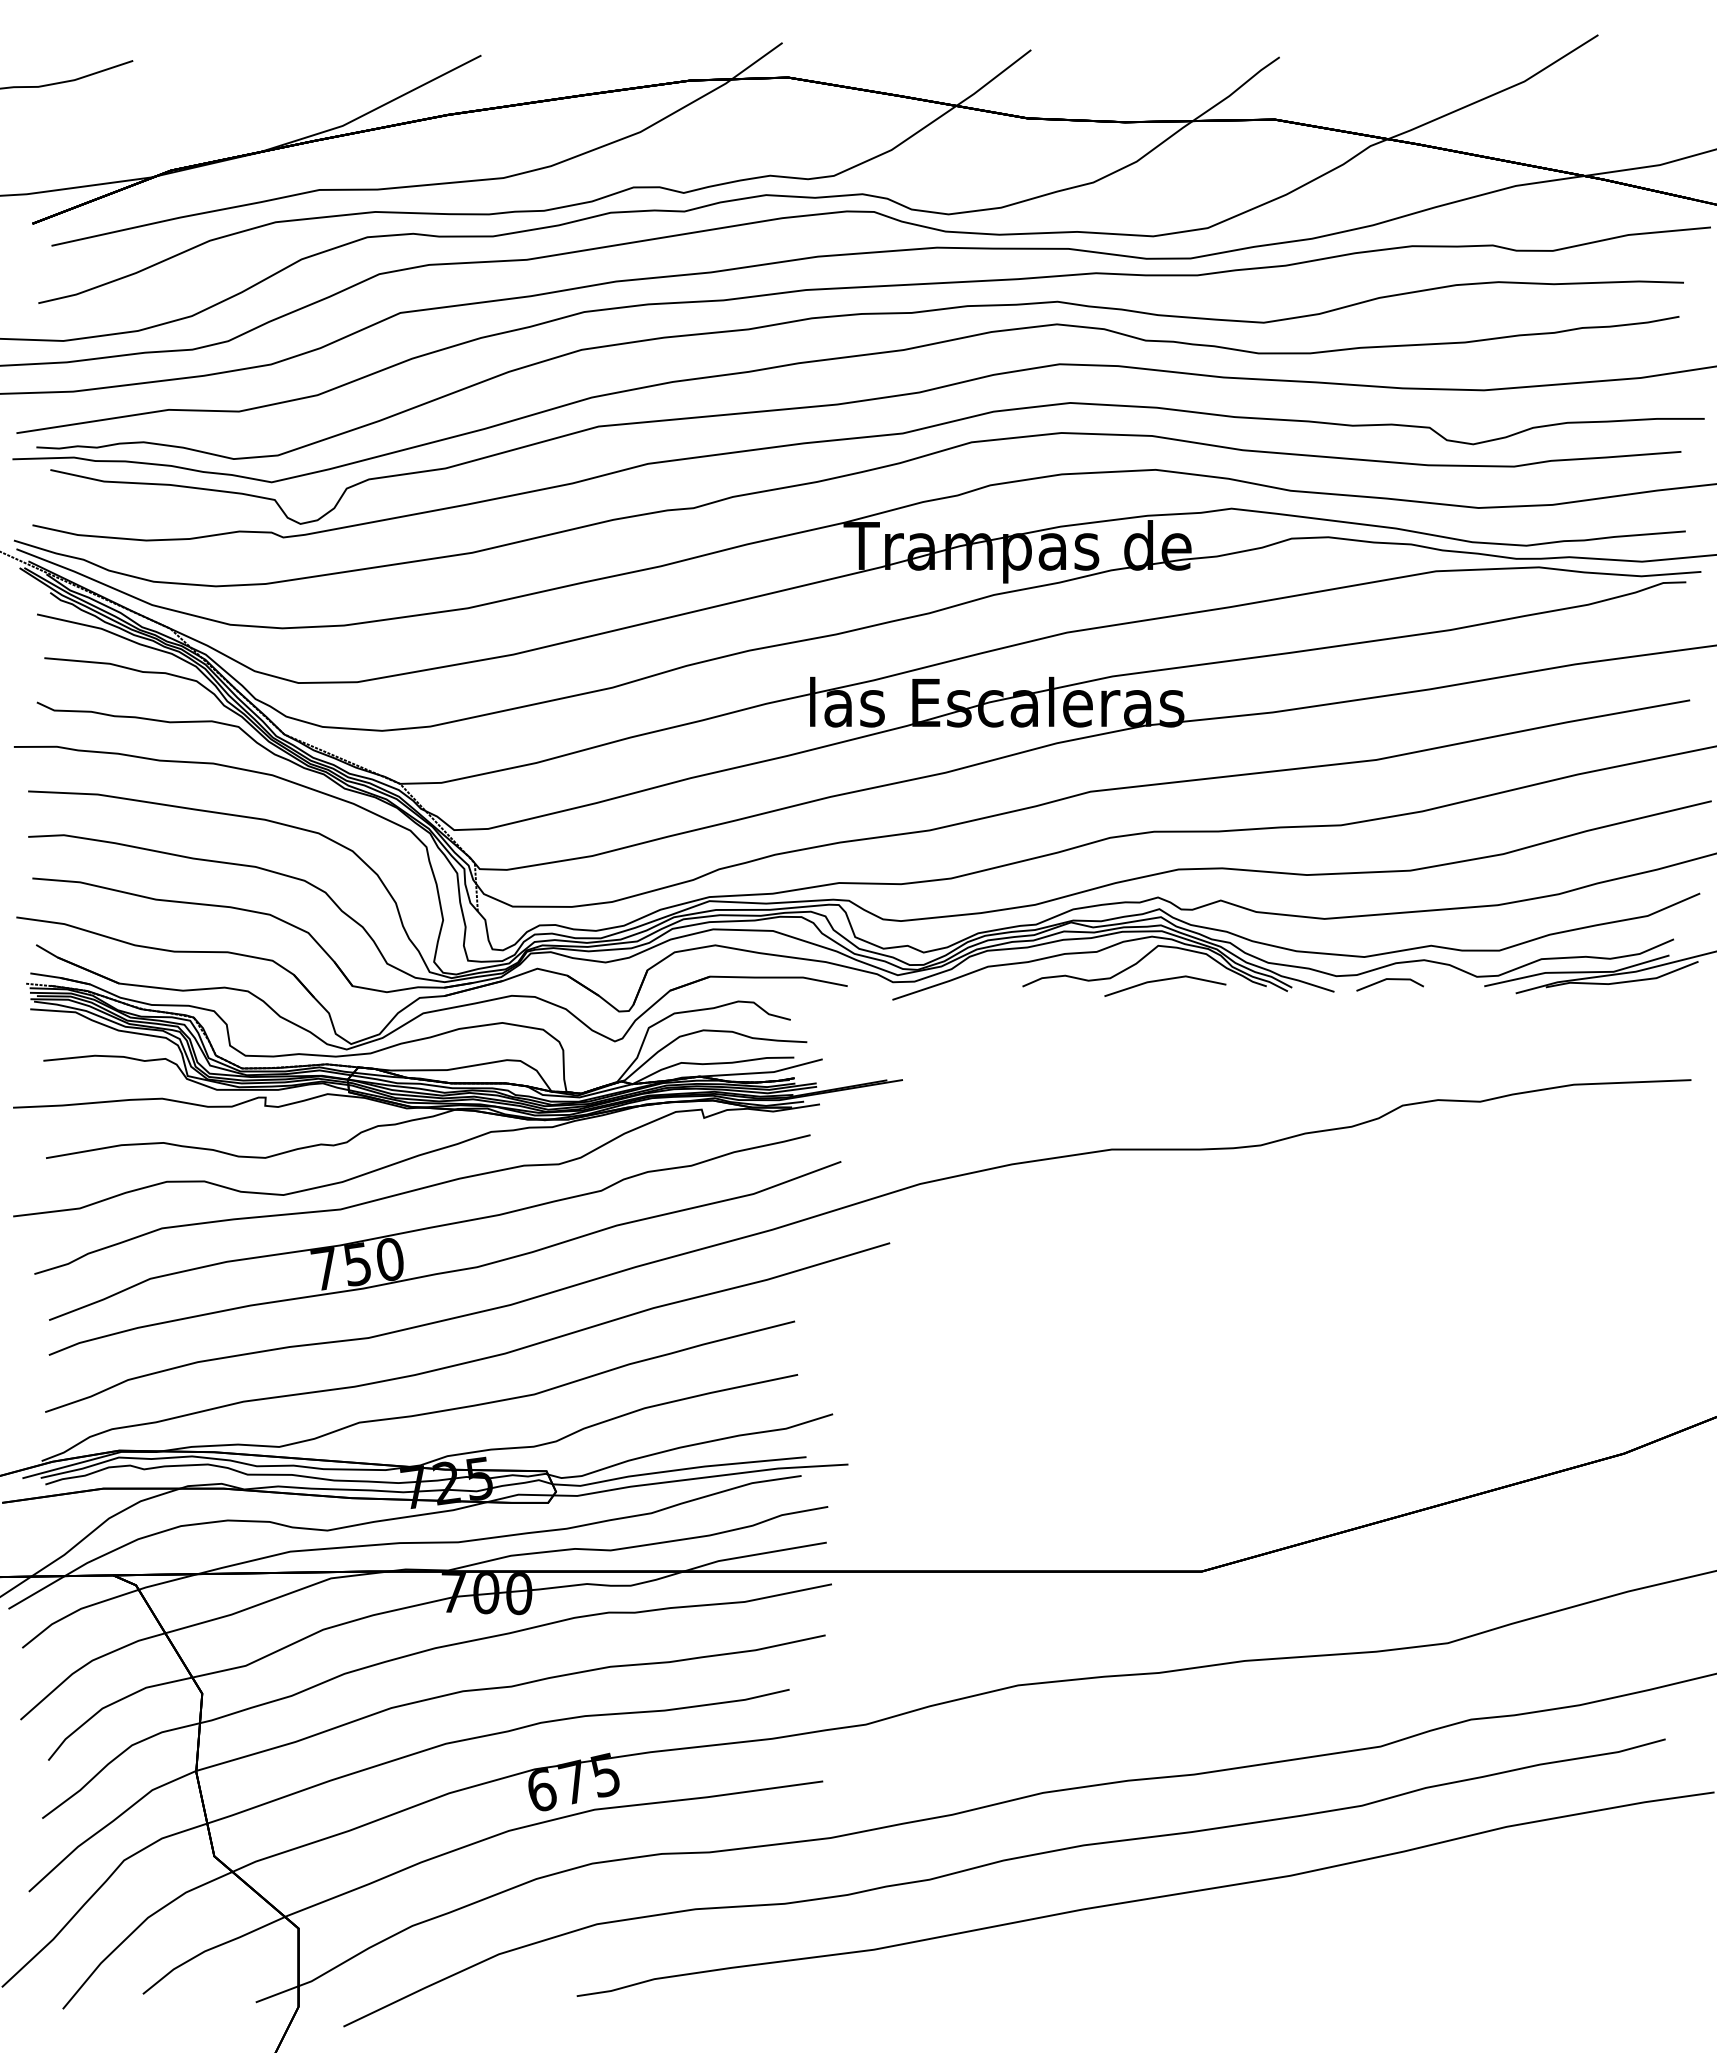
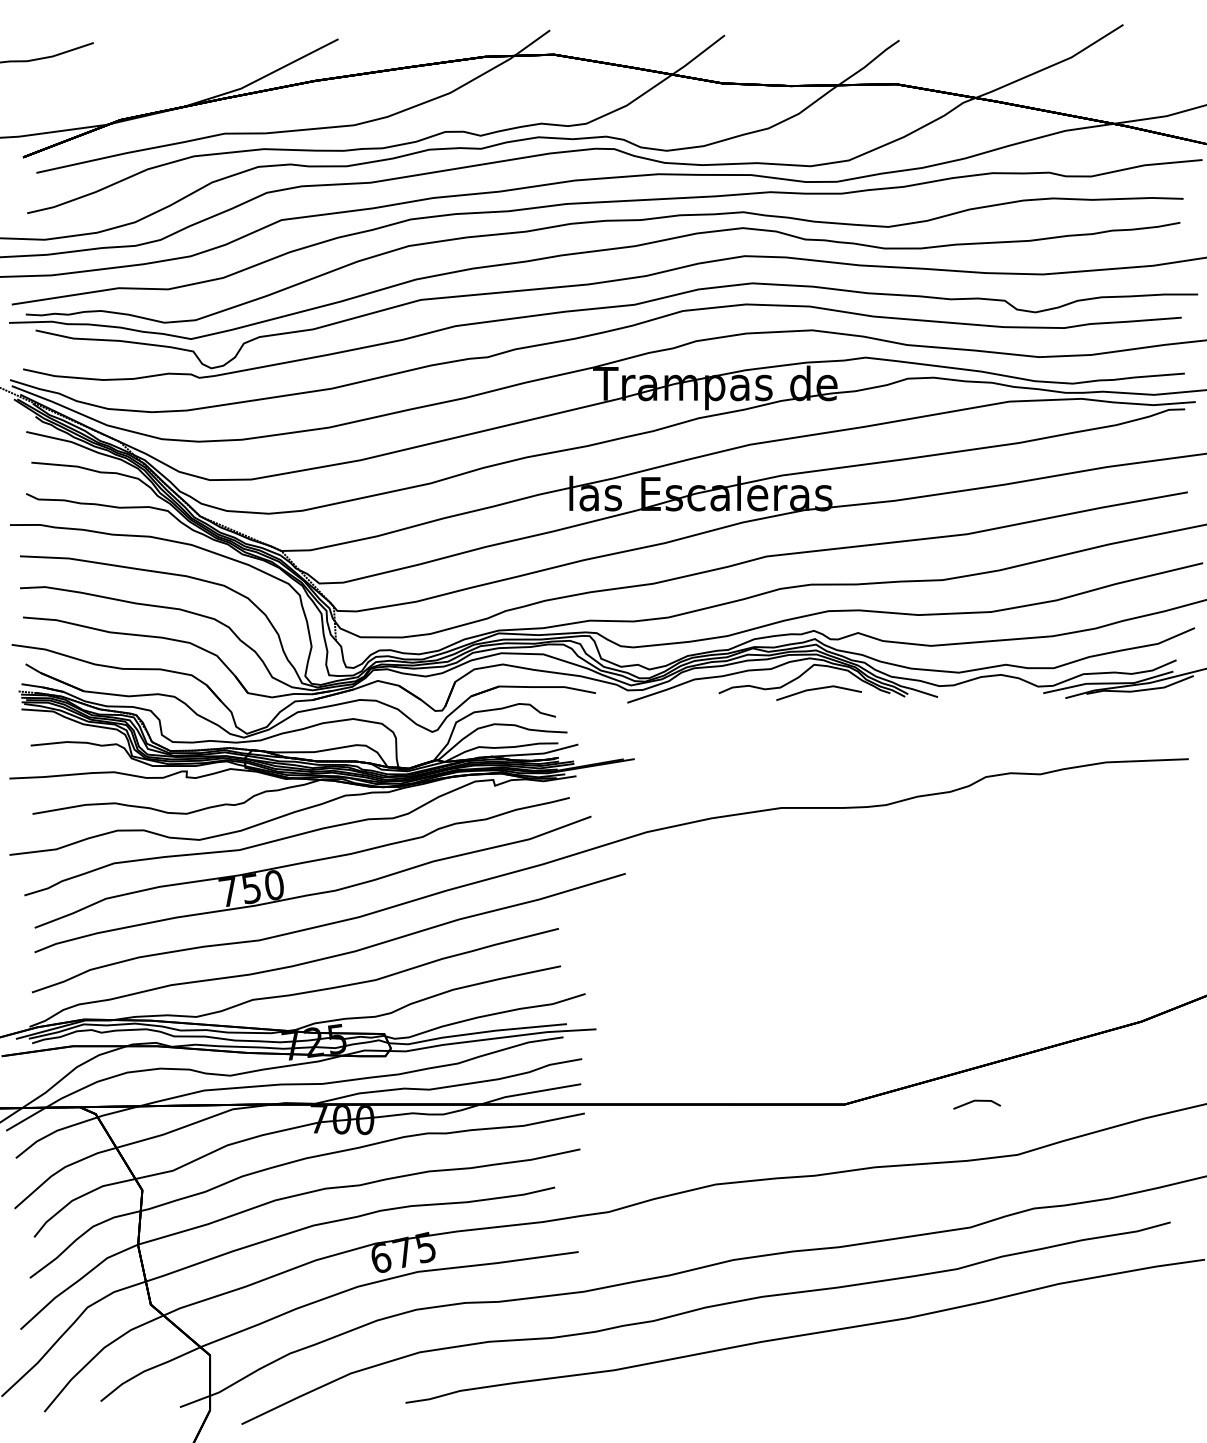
line: (1389, 979) -> (976, 1100), moved

